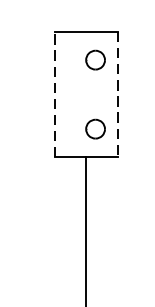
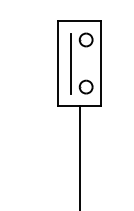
line: (55, 94) -> (58, 63), dashed -> solid
line: (74, 94) -> (71, 63), added
line: (118, 94) -> (101, 63), dashed -> solid

